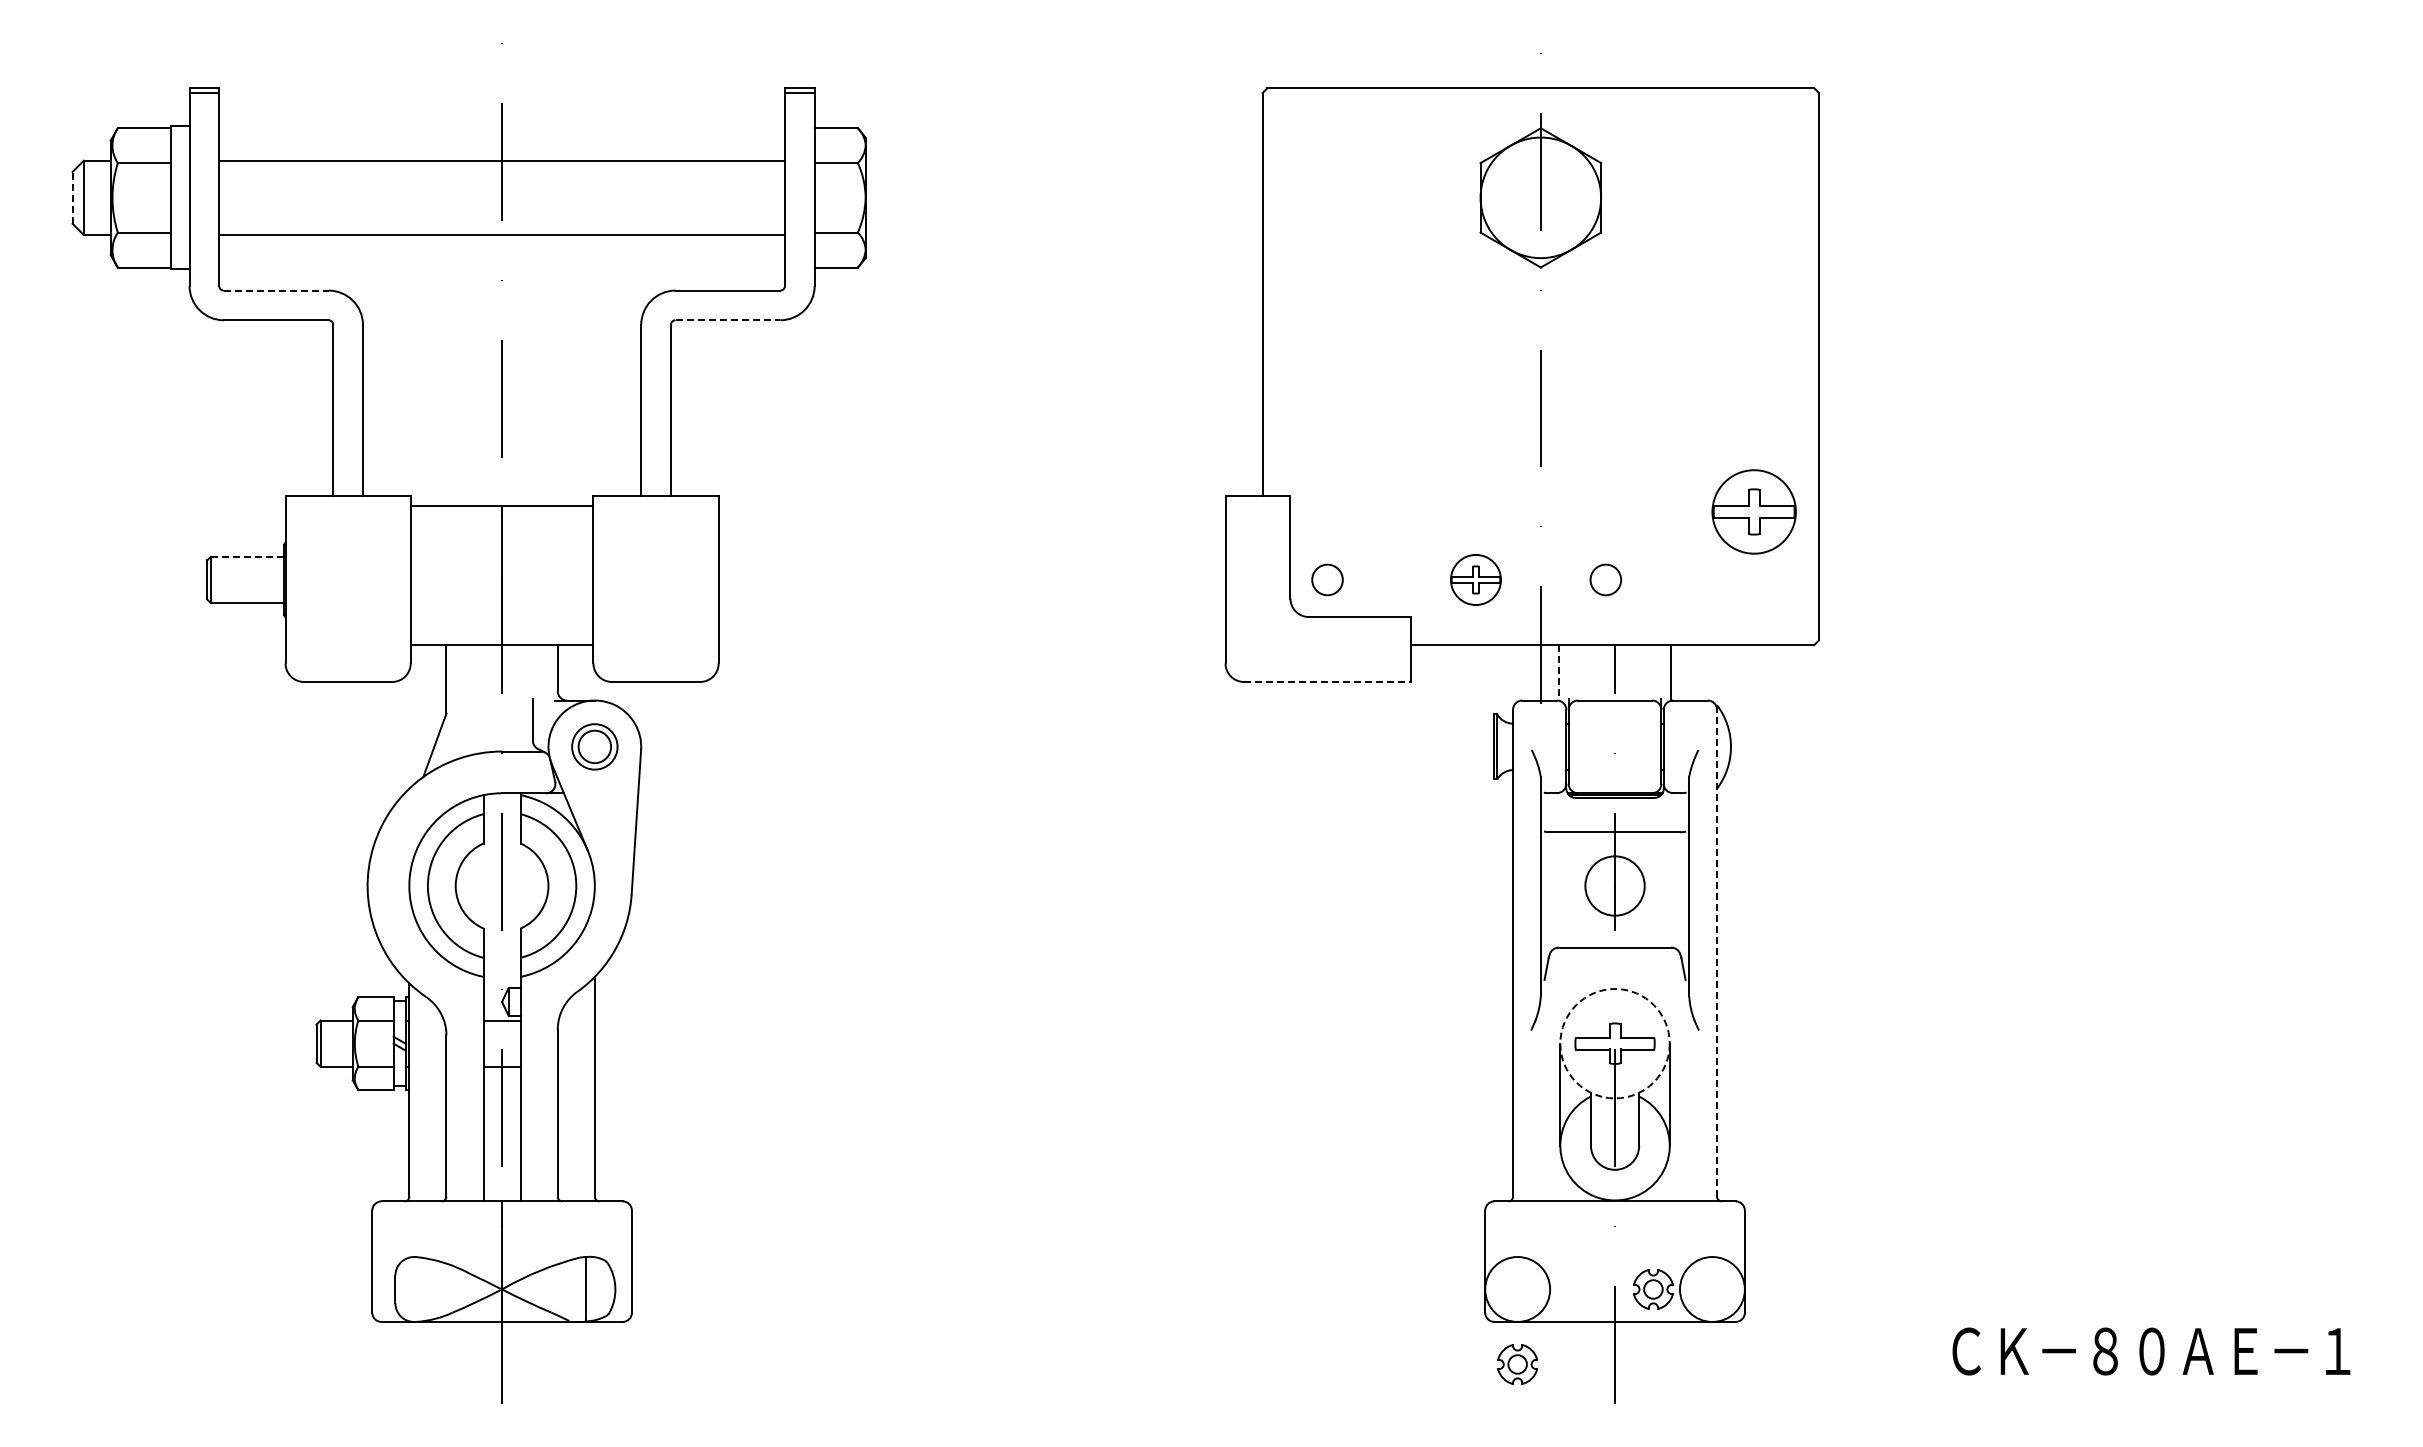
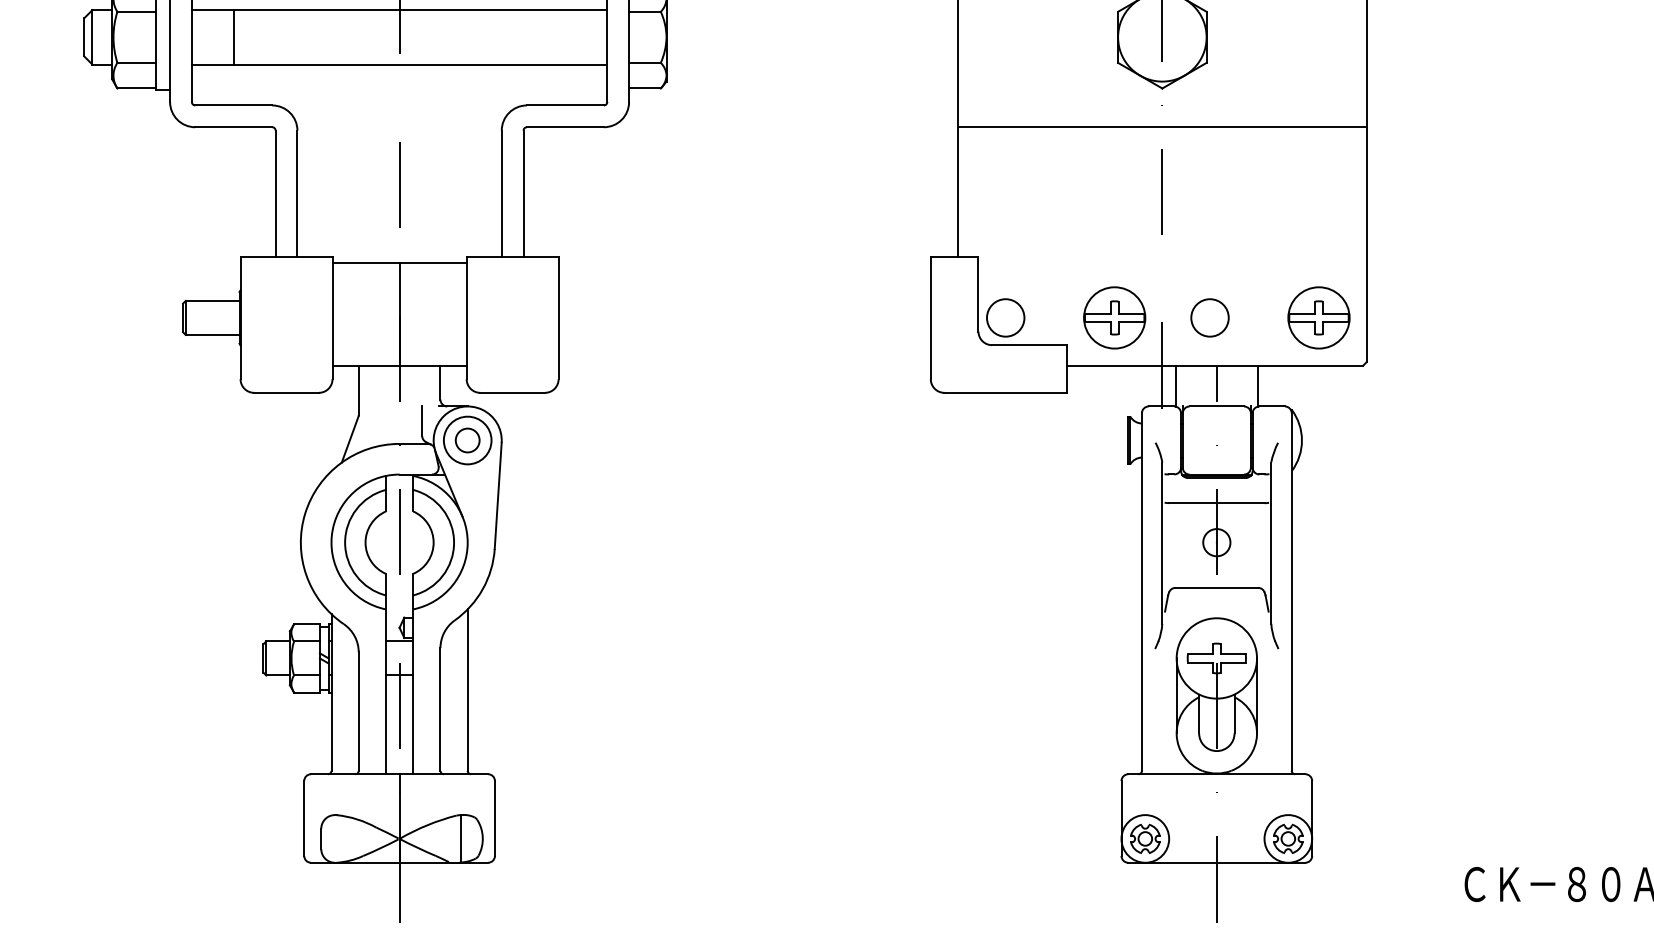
line: (72, 197) -> (84, 37), dashed -> solid
line: (276, 197) -> (233, 37), added
line: (276, 290) -> (233, 105), dashed -> solid
line: (728, 320) -> (565, 127), dashed -> solid
line: (1540, 320) -> (1162, 127), added
part: (1753, 511) -> (1318, 317), moved
line: (247, 556) -> (212, 300), dashed -> solid
circle: (1327, 579) -> (1005, 317), size x1.67
part: (1475, 579) -> (1114, 317), size x1.67
circle: (1605, 579) -> (1209, 317), size x1.67
line: (1559, 672) -> (1176, 385), dashed -> solid
line: (1328, 681) -> (1006, 392), dashed -> solid
circle: (594, 746) -> (467, 440), size x1.43
circle: (1614, 885) -> (1216, 542), size x0.62
line: (1717, 950) -> (1292, 590), dashed -> solid
circle: (1614, 1043) -> (1216, 658), dashed -> solid
part: (1653, 1289) -> (1288, 838), moved
part: (1517, 1364) -> (1145, 838), moved

